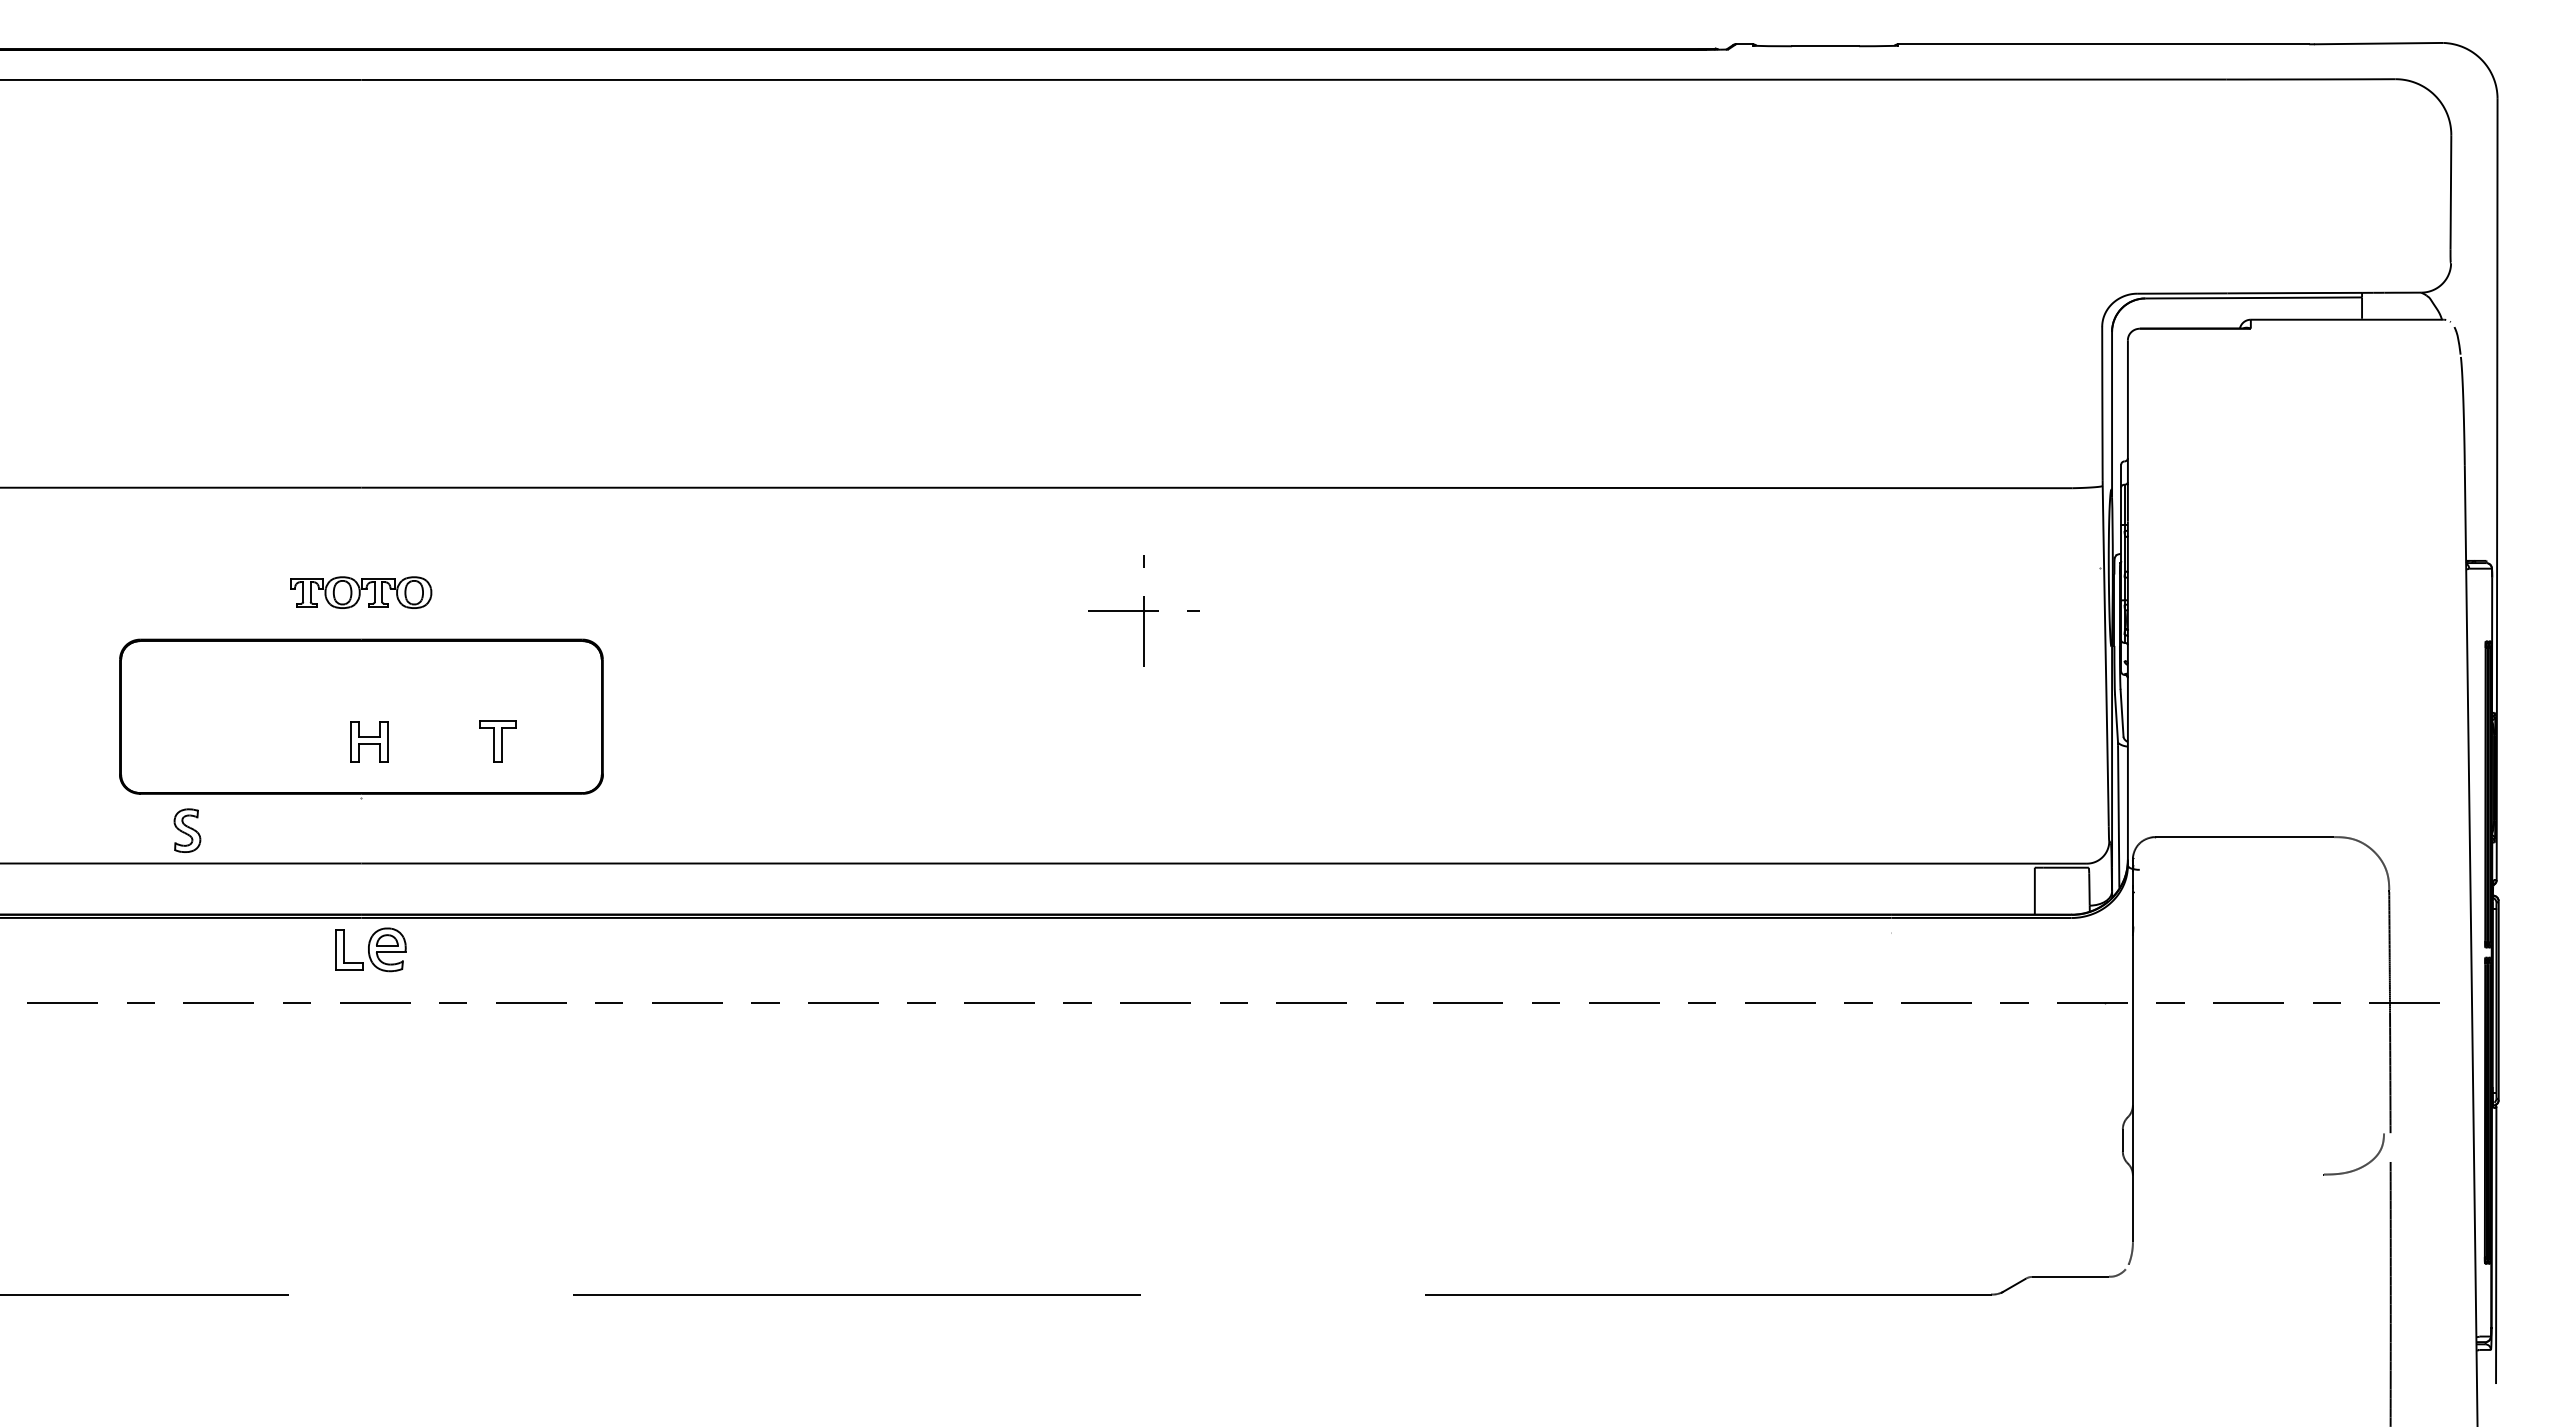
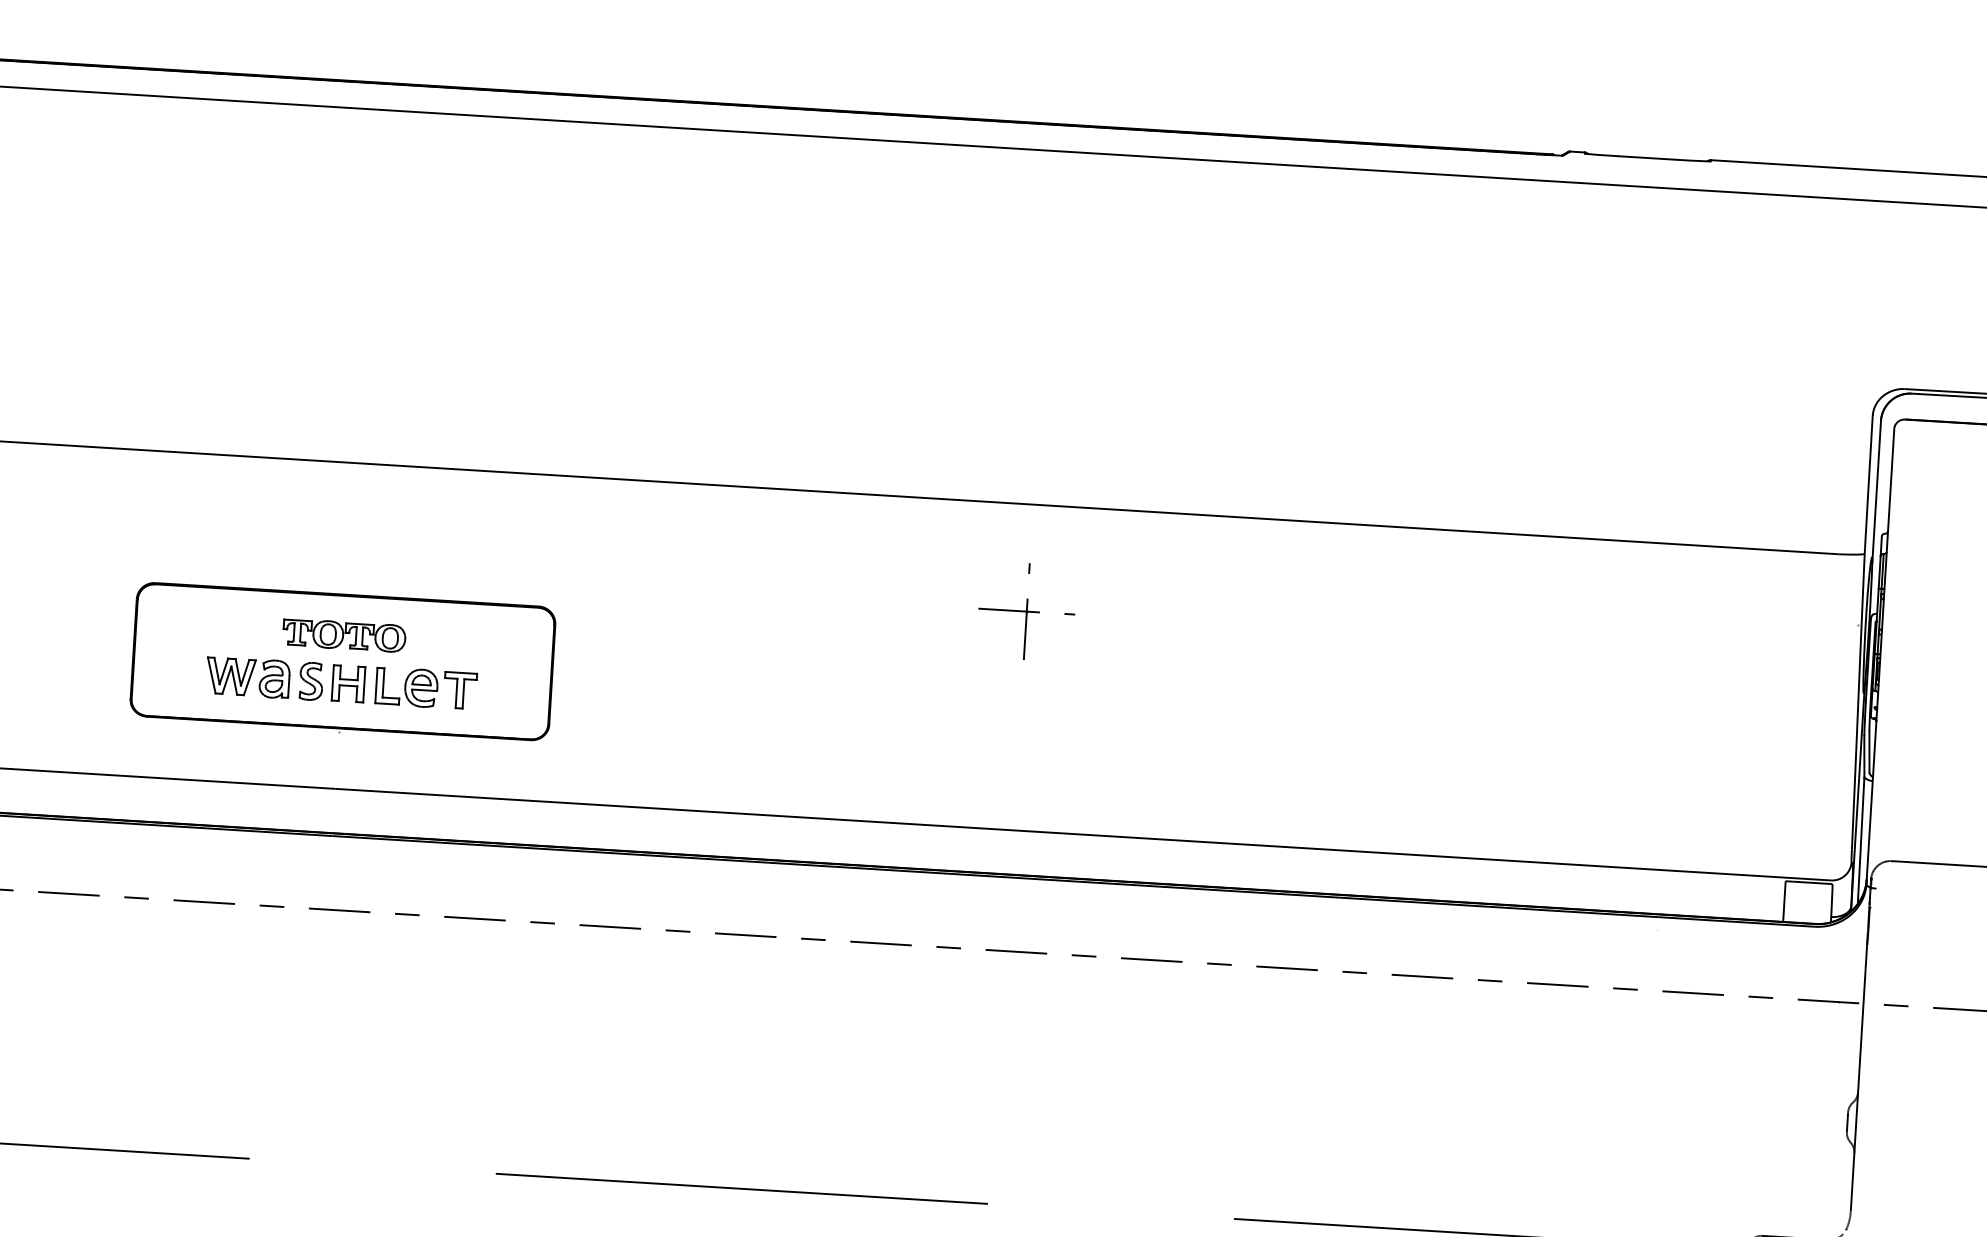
part: (361, 592) -> (344, 635), moved
part: (253, 741) -> (248, 677), added
part: (187, 830) -> (311, 681), moved
part: (370, 949) -> (406, 687), moved

